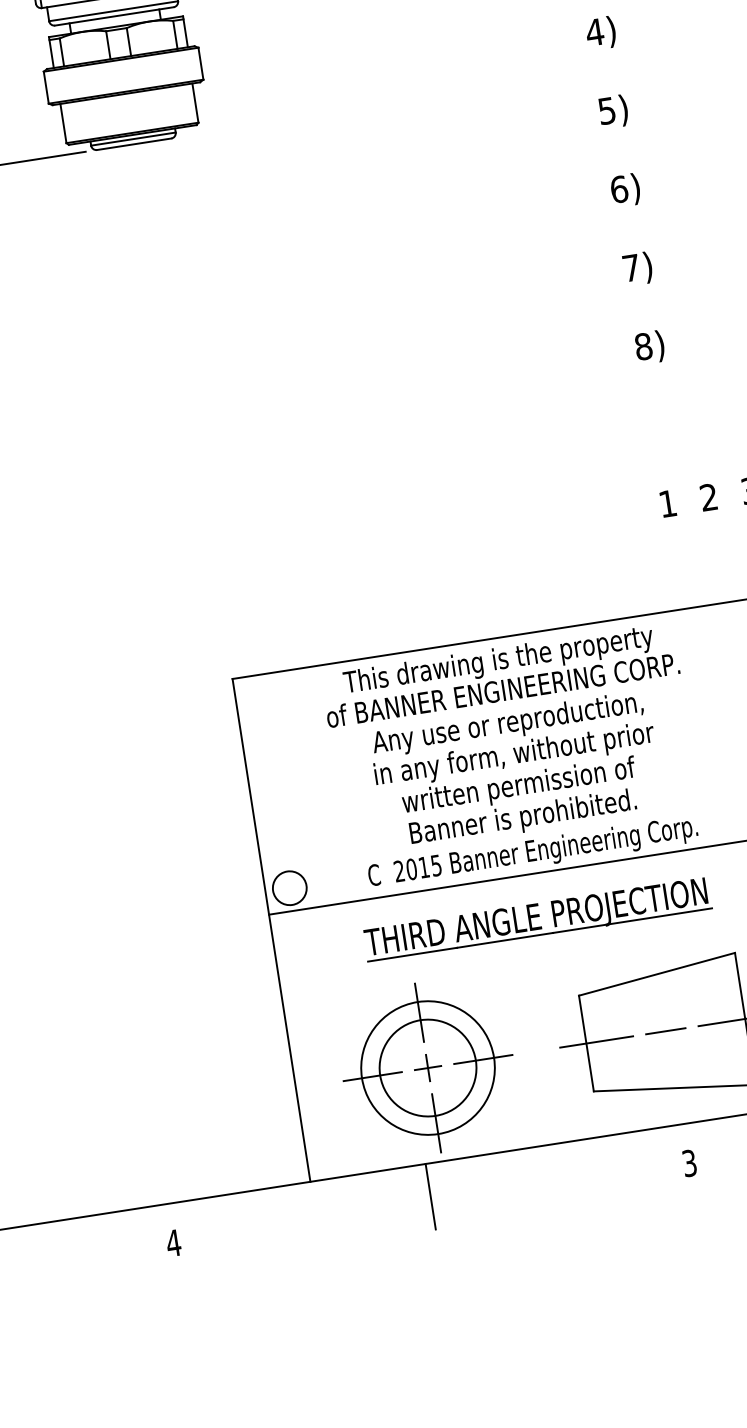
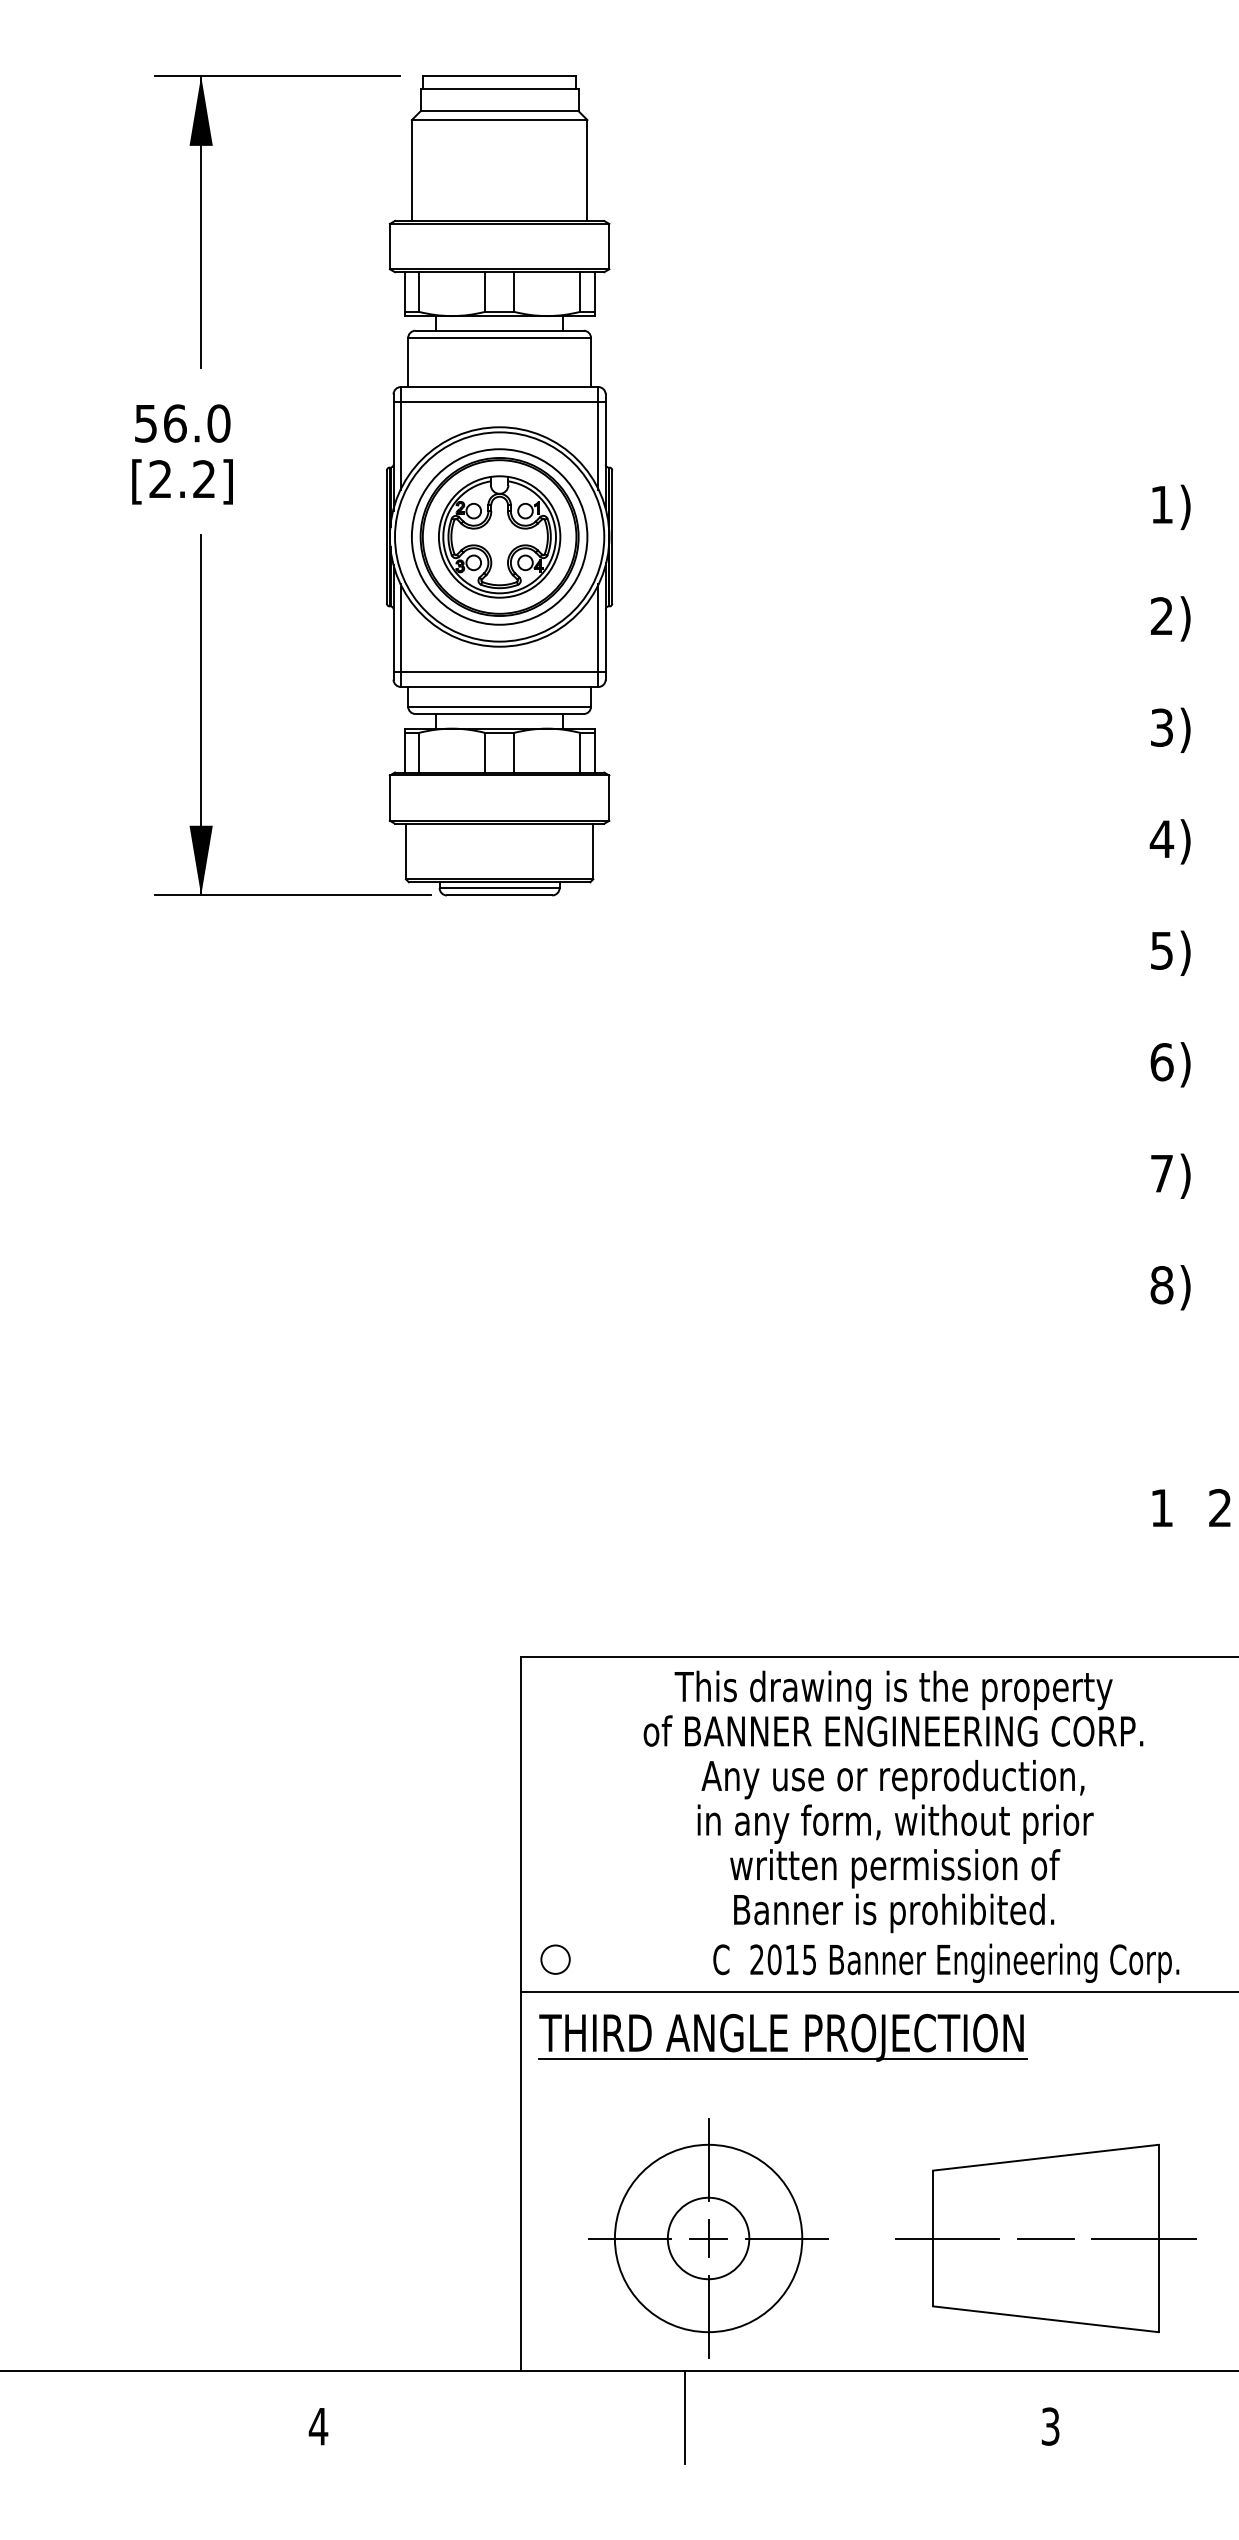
text: (533, 852) -> (946, 1962), moved
circle: (289, 888) -> (555, 1959), size x0.6
part: (537, 919) -> (782, 2037), moved
circle: (427, 1068) -> (708, 2238), size x0.6

